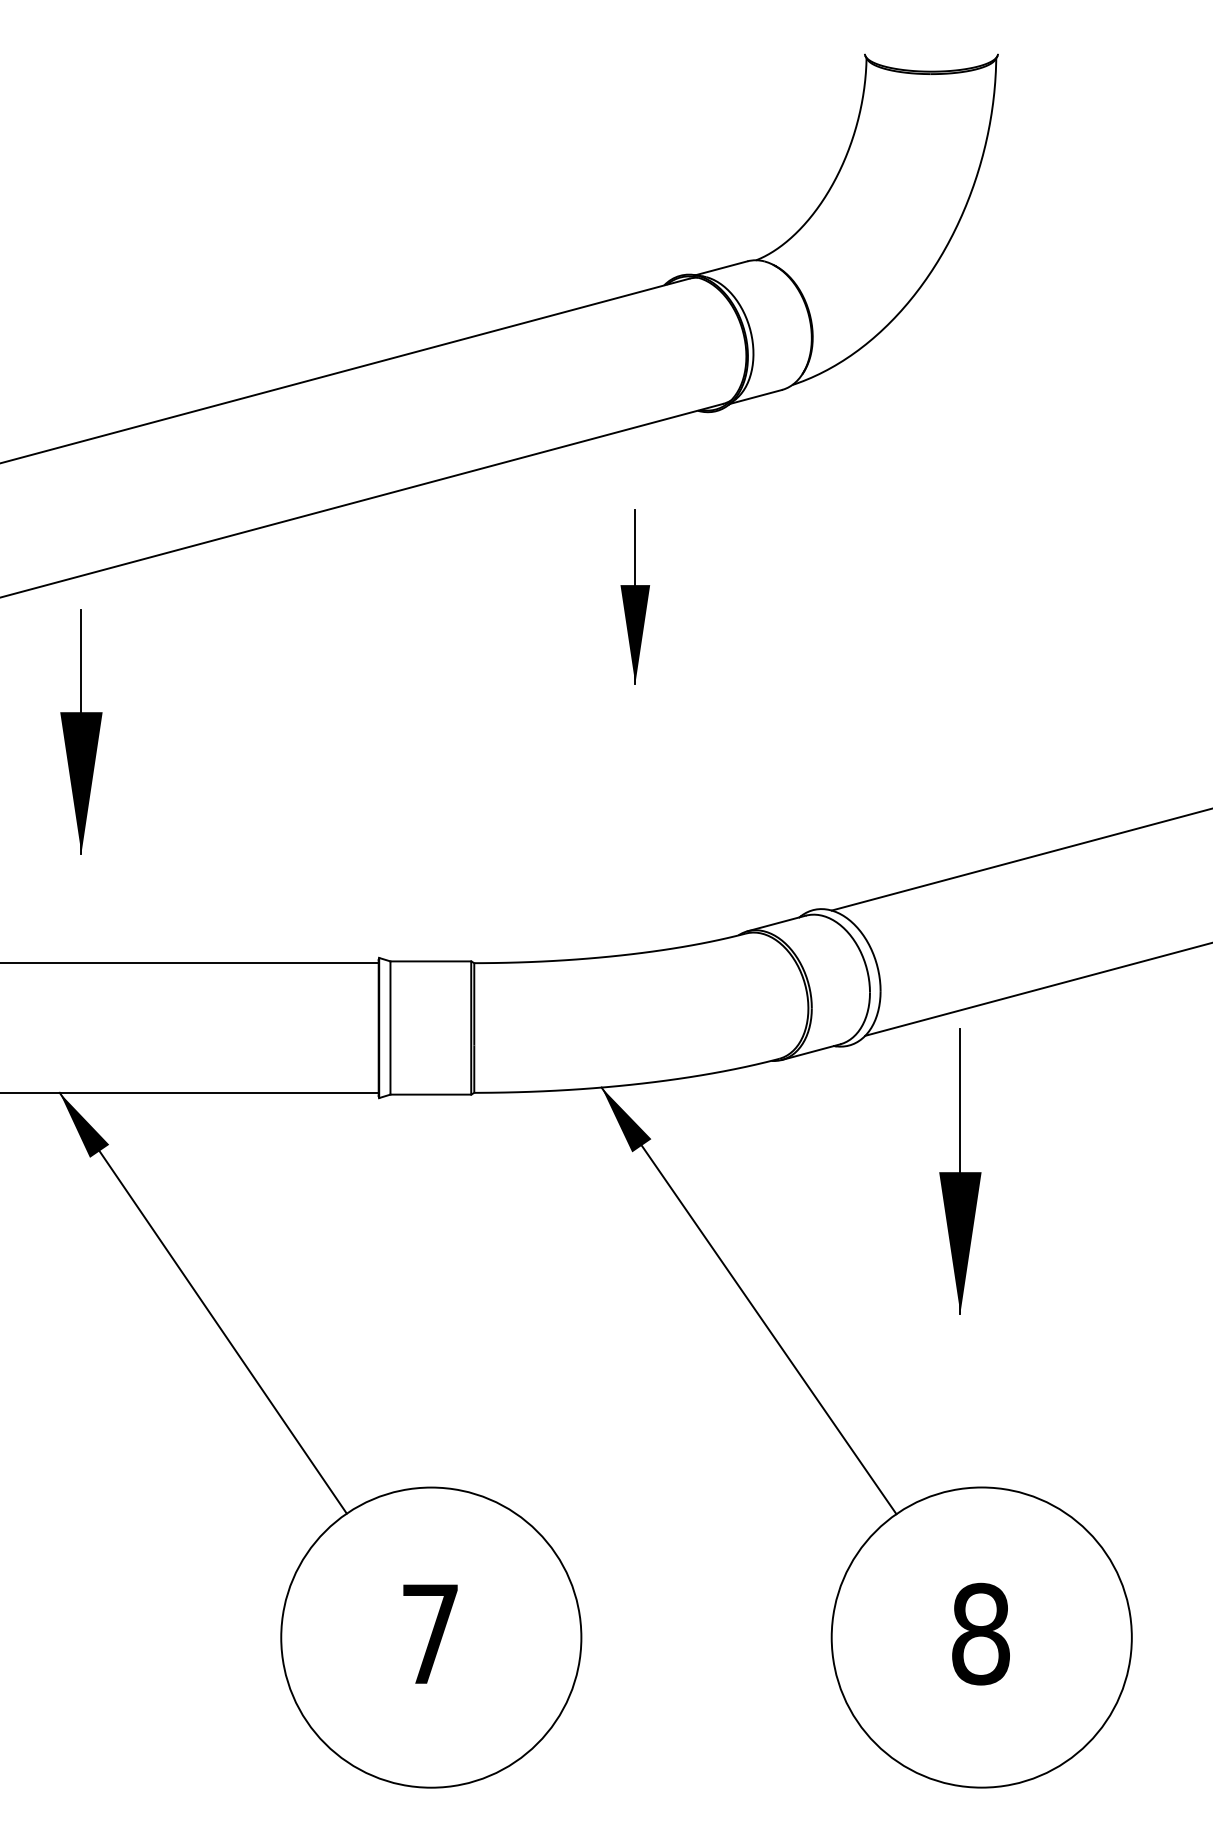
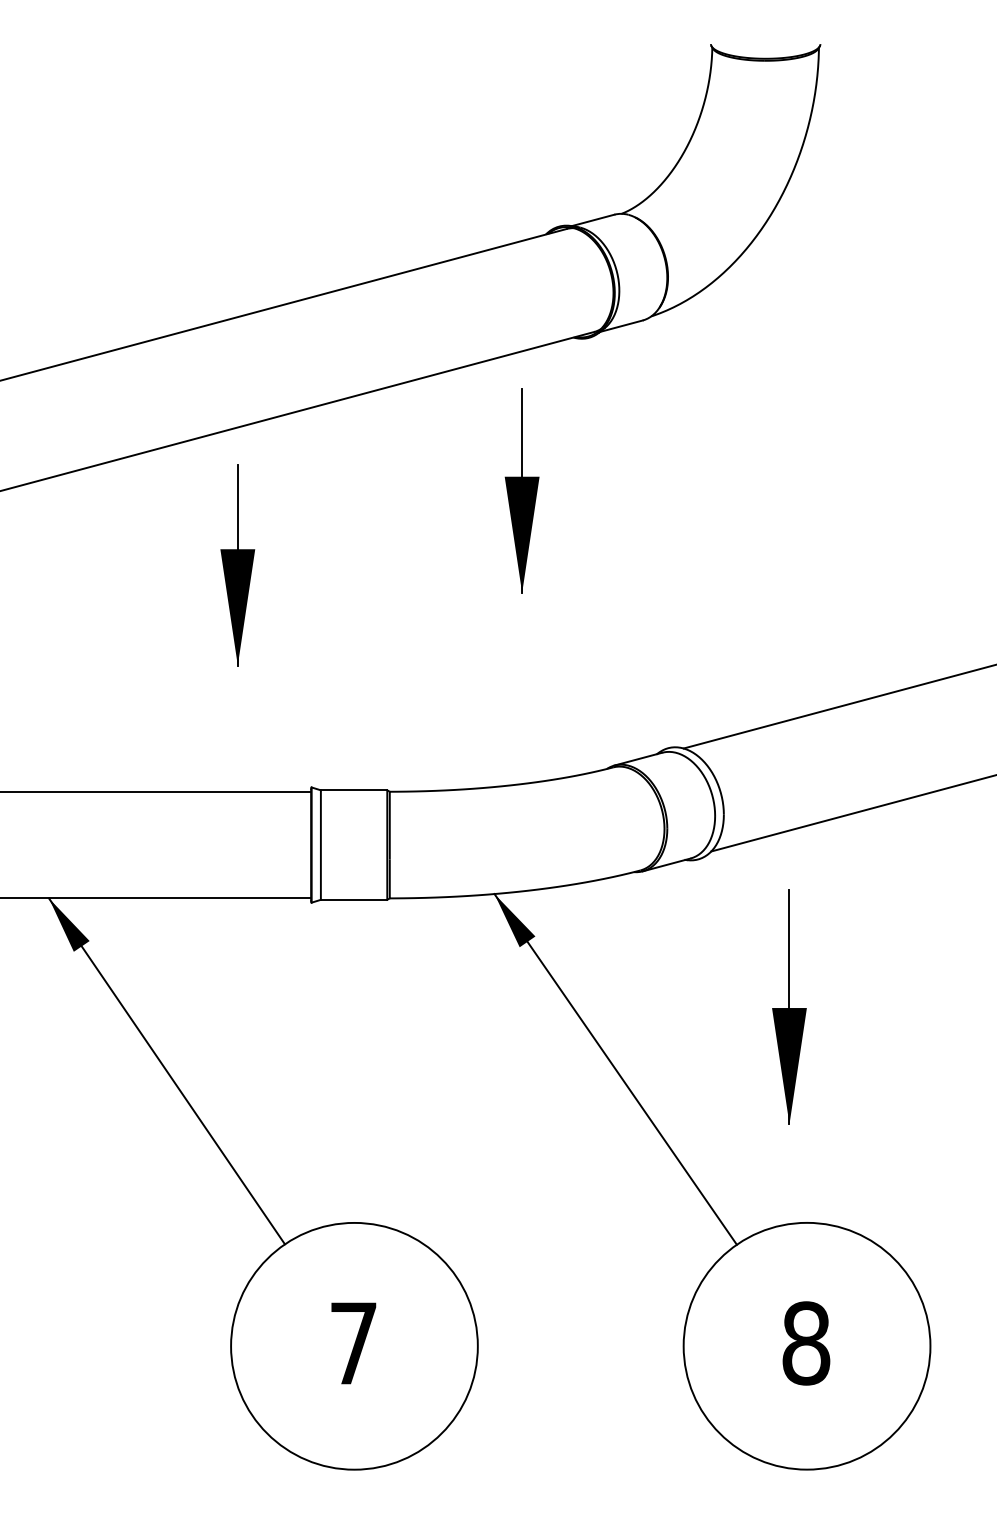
part: (635, 596) -> (522, 490), size x1.43
part: (81, 731) -> (237, 565), moved
part: (960, 1171) -> (789, 1007), moved

